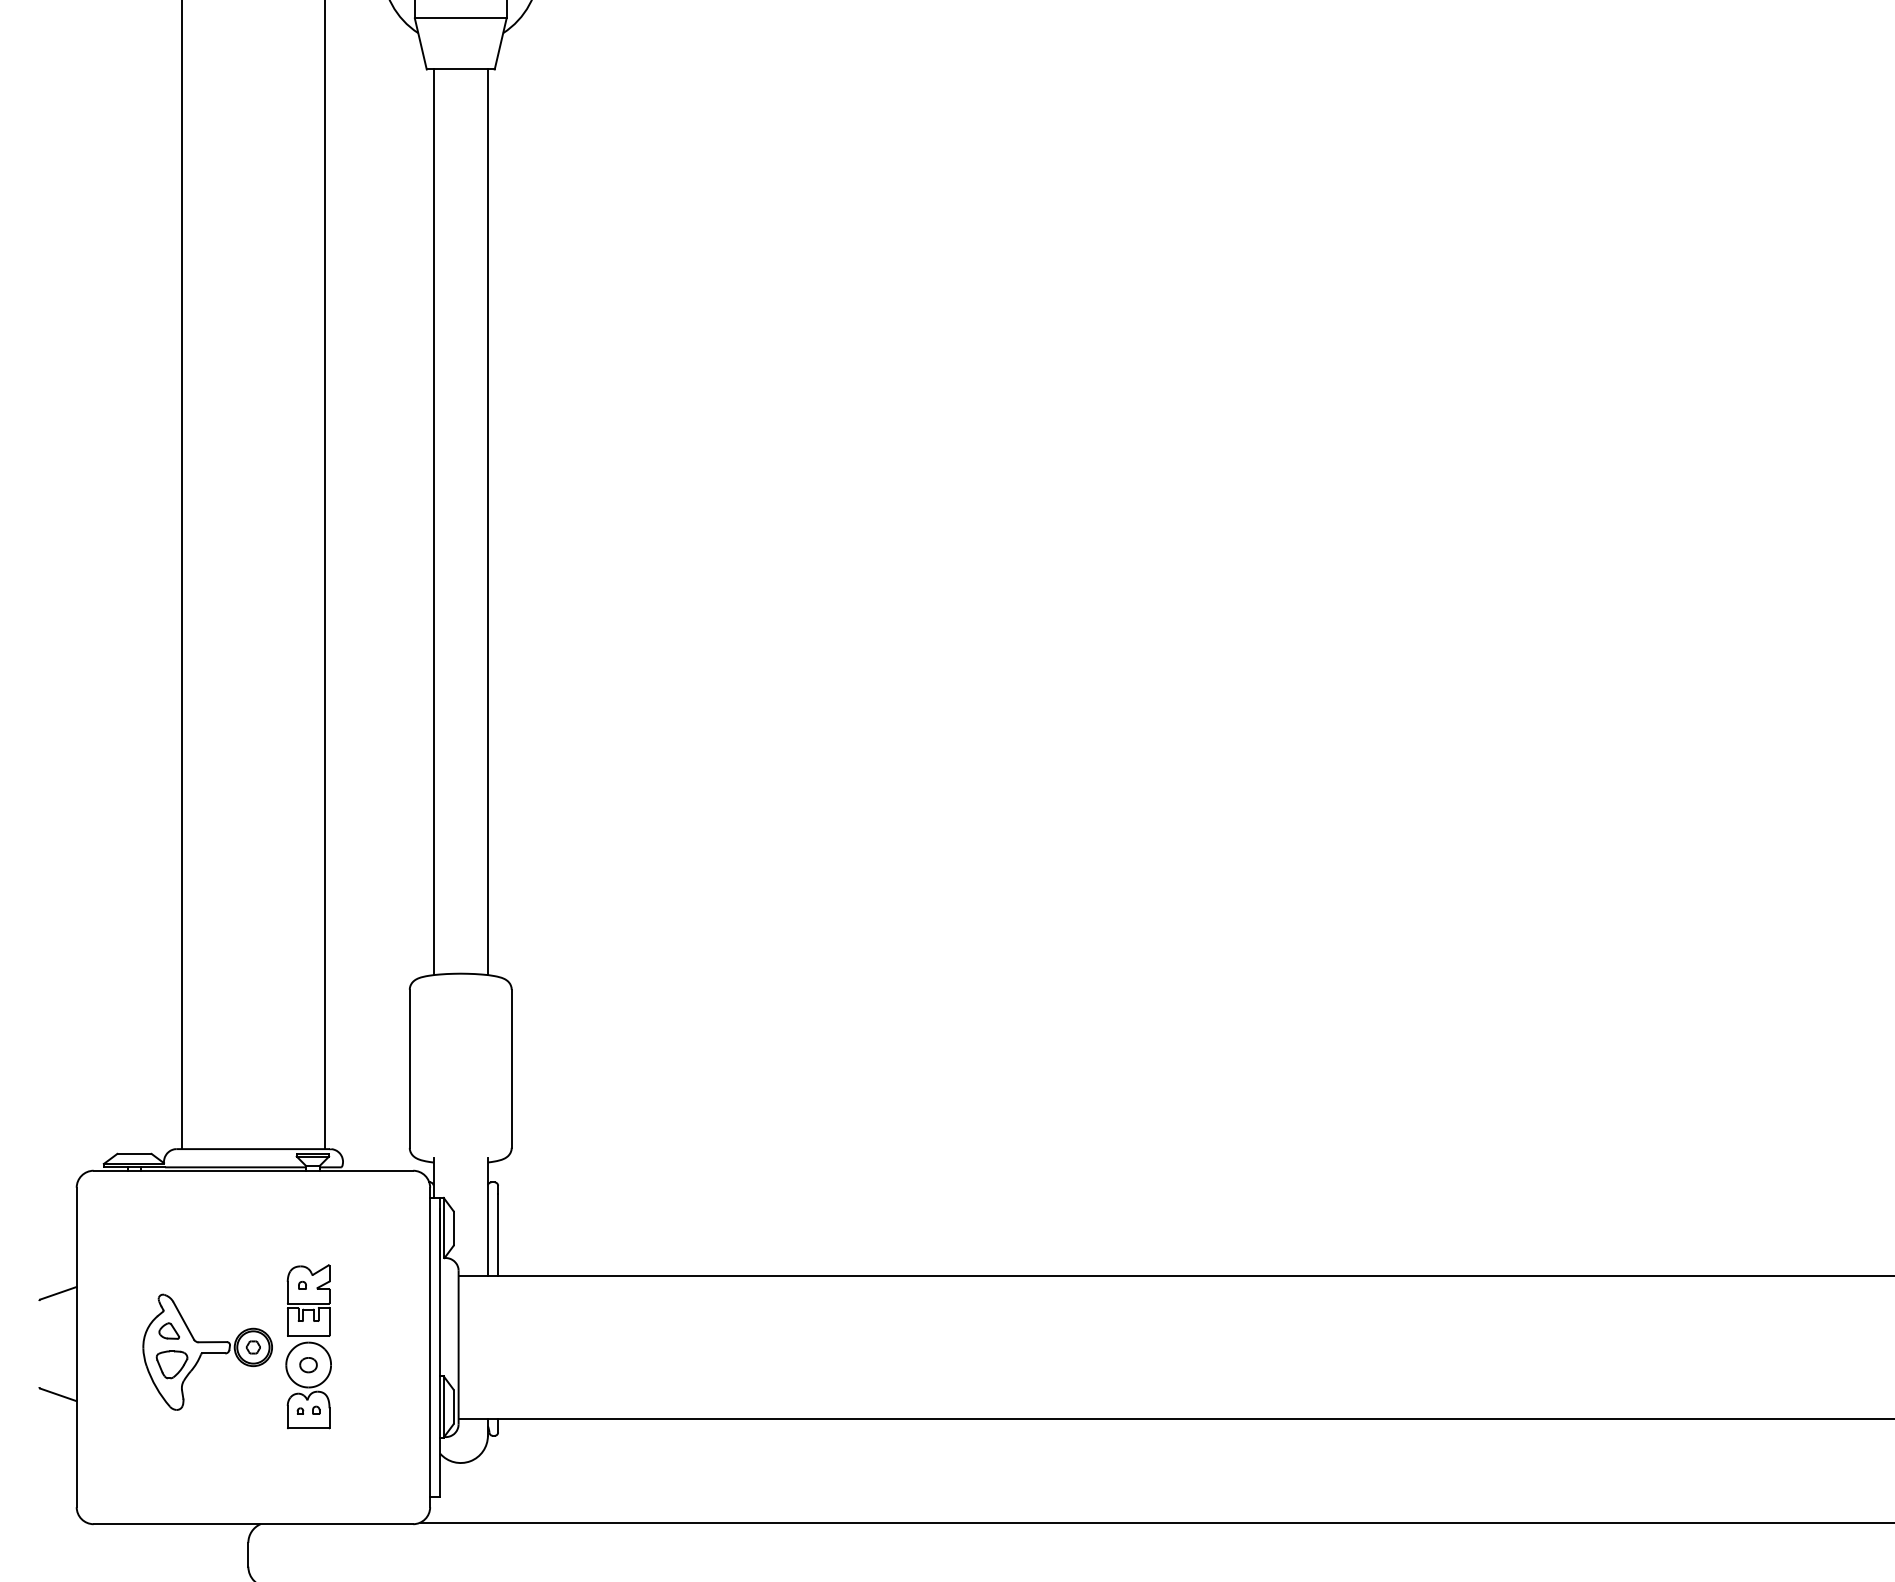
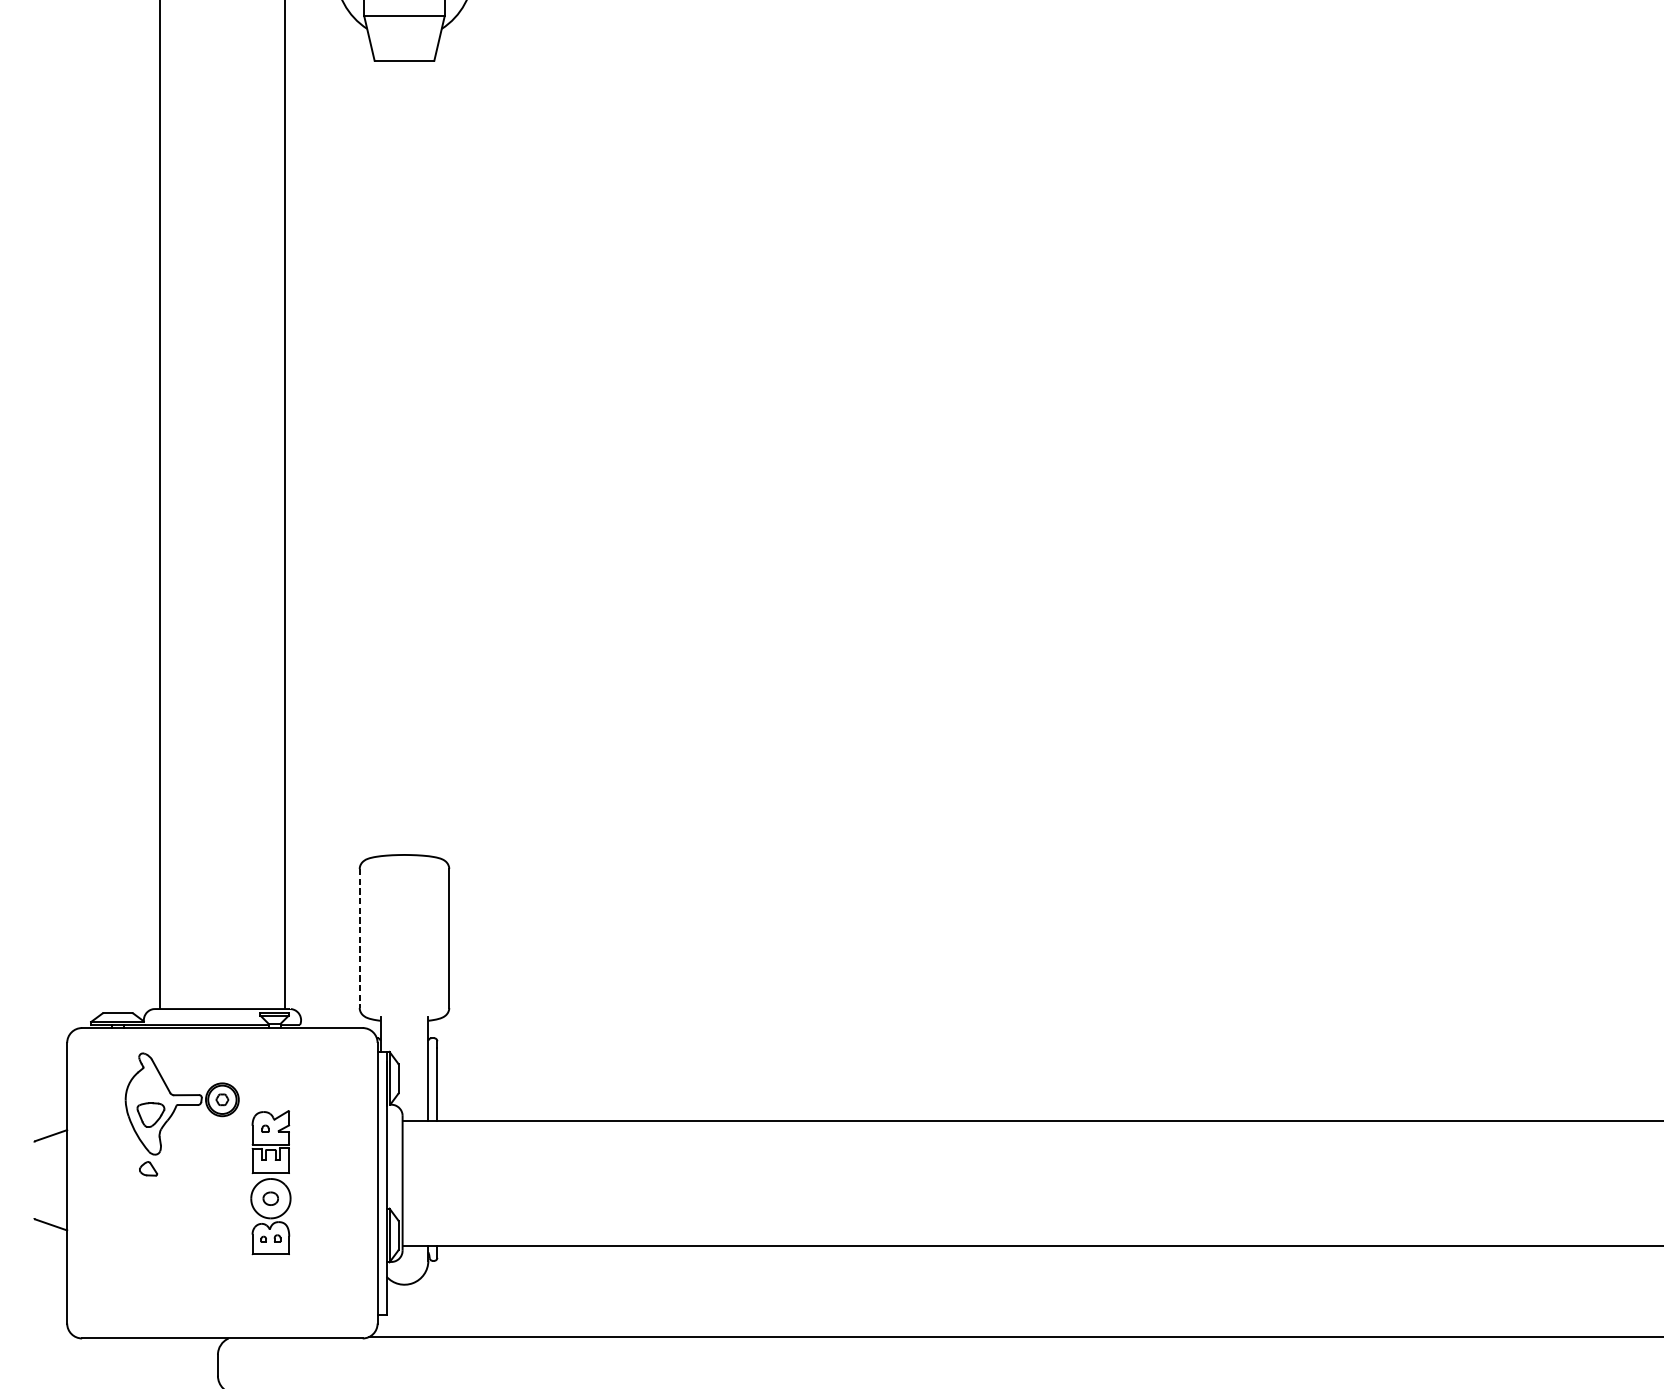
line: (433, 522) -> (380, 458), removed
line: (487, 522) -> (427, 458), removed
line: (409, 1069) -> (359, 939), solid -> dashed
part: (207, 1351) -> (182, 1103), moved

